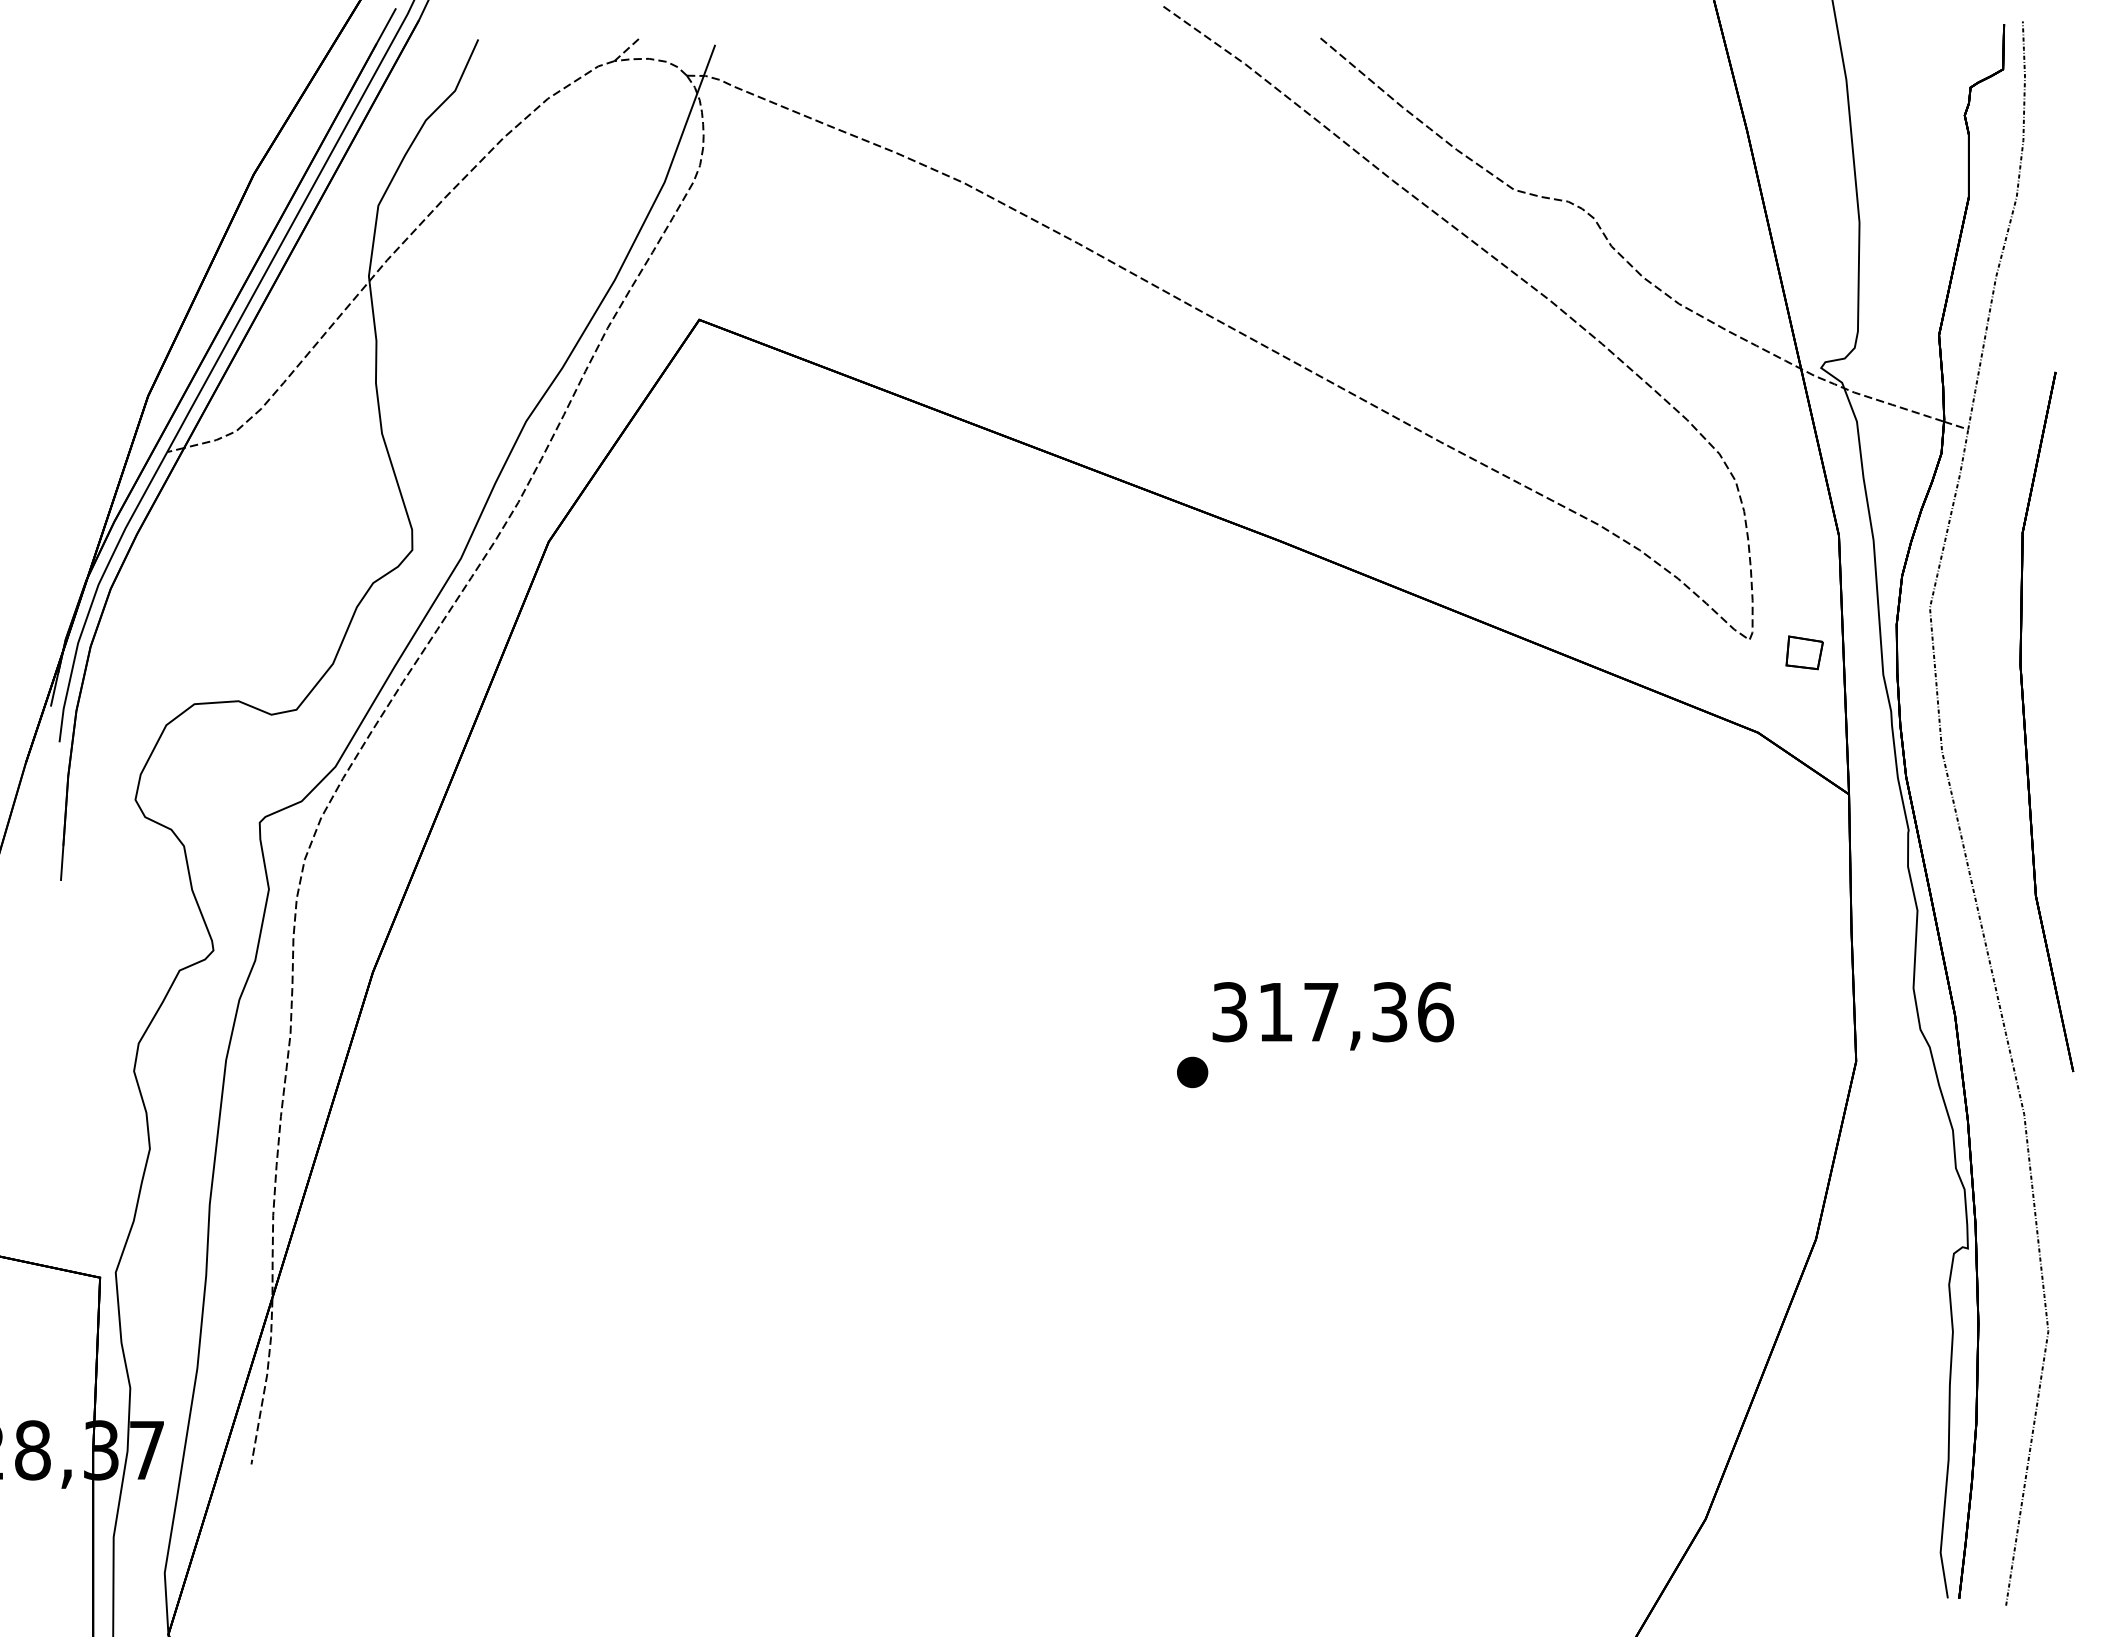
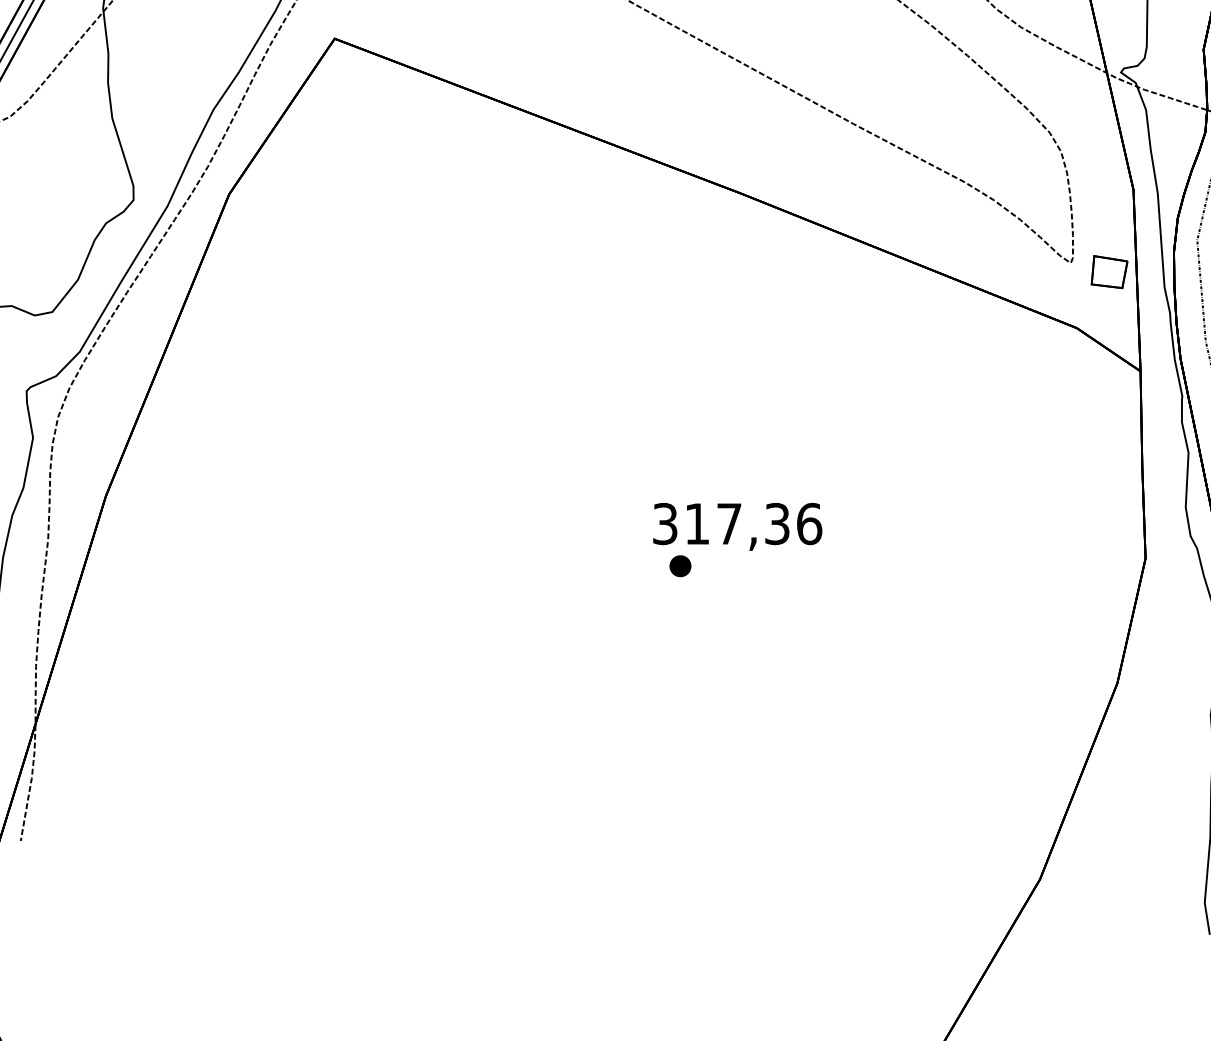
part: (1804, 652) -> (1109, 271), size x1.4
text: (1333, 1016) -> (737, 527), moved

